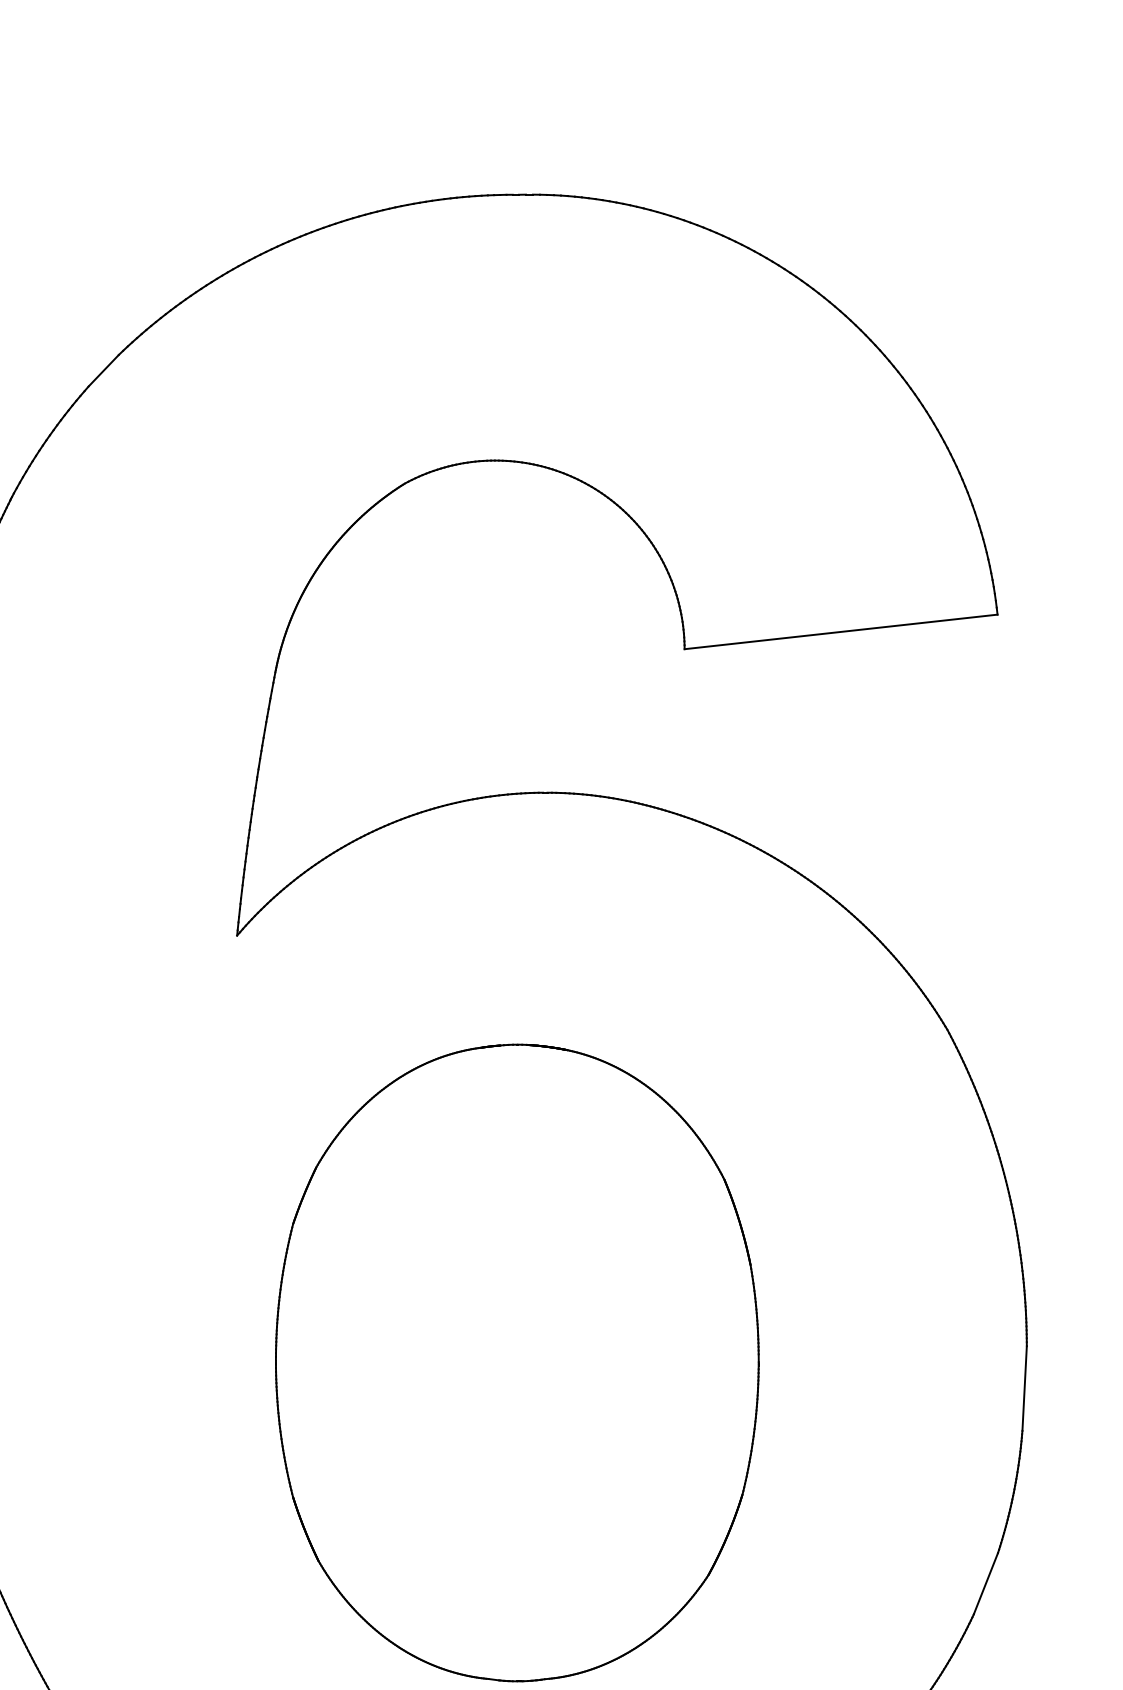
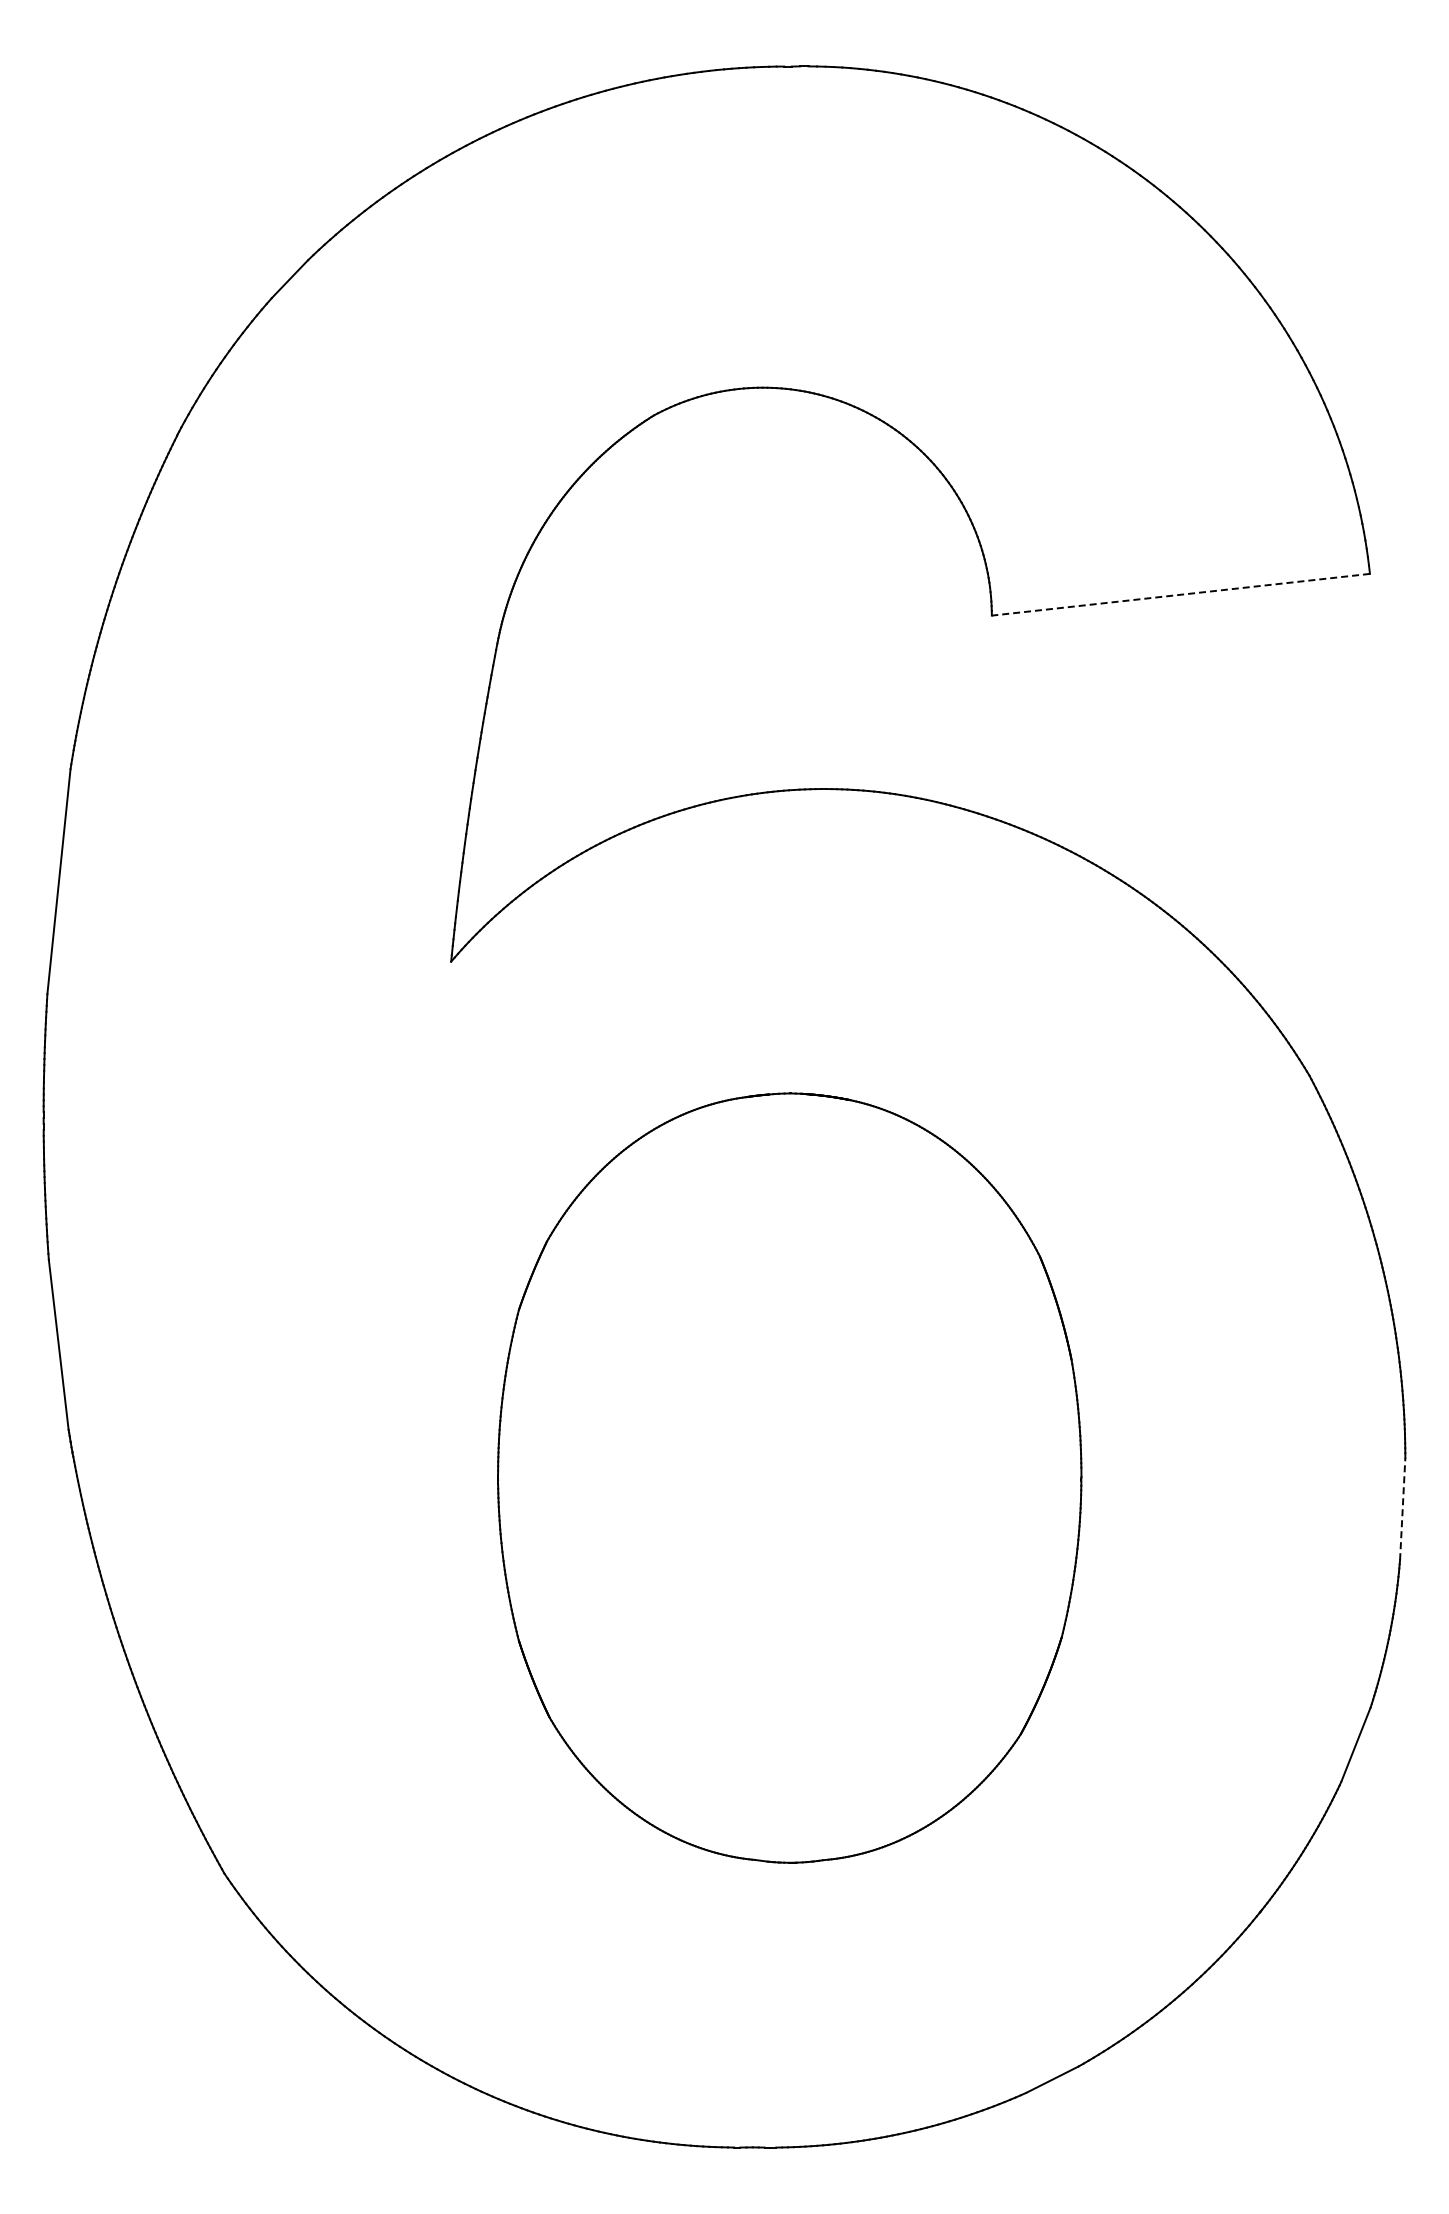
line: (840, 631) -> (1180, 594), solid -> dashed
line: (1024, 1388) -> (1402, 1508), solid -> dashed

